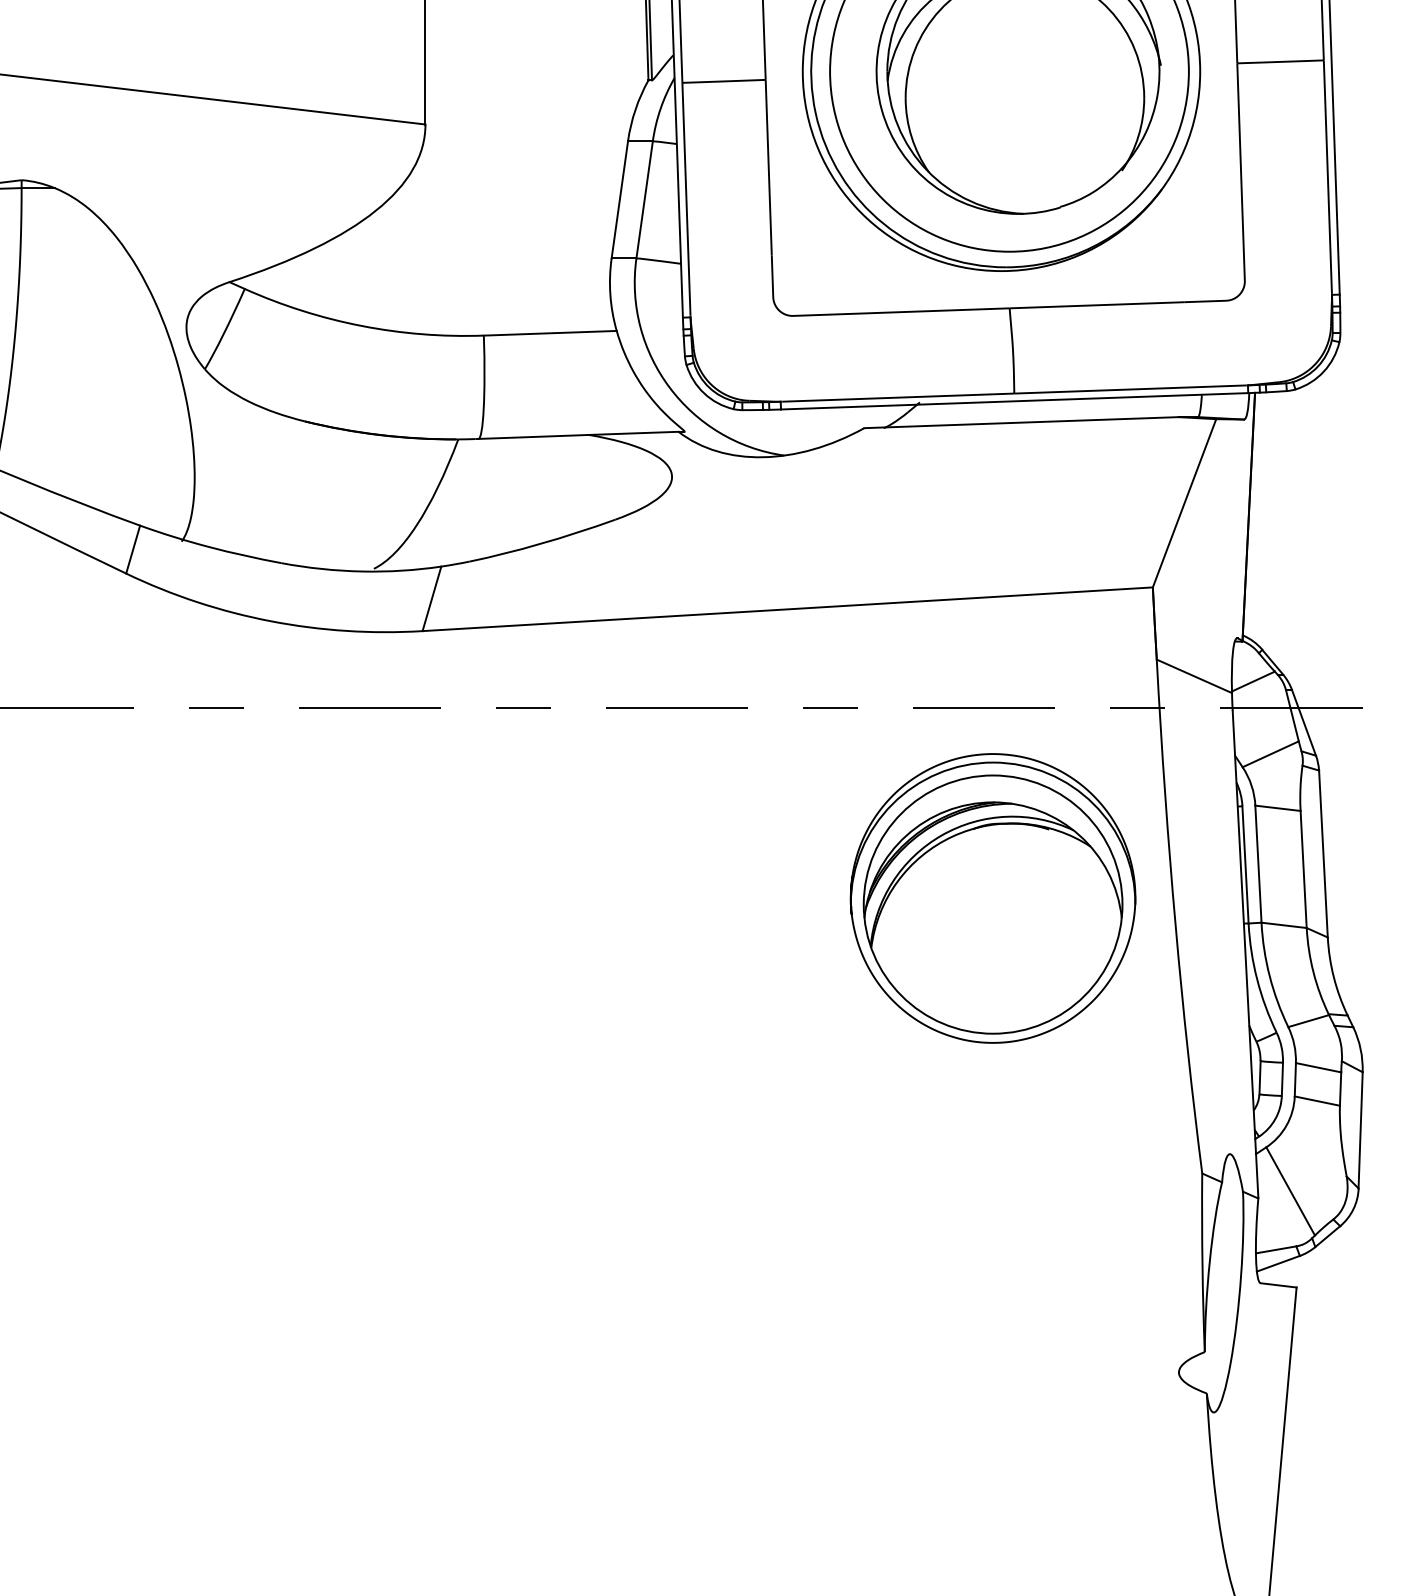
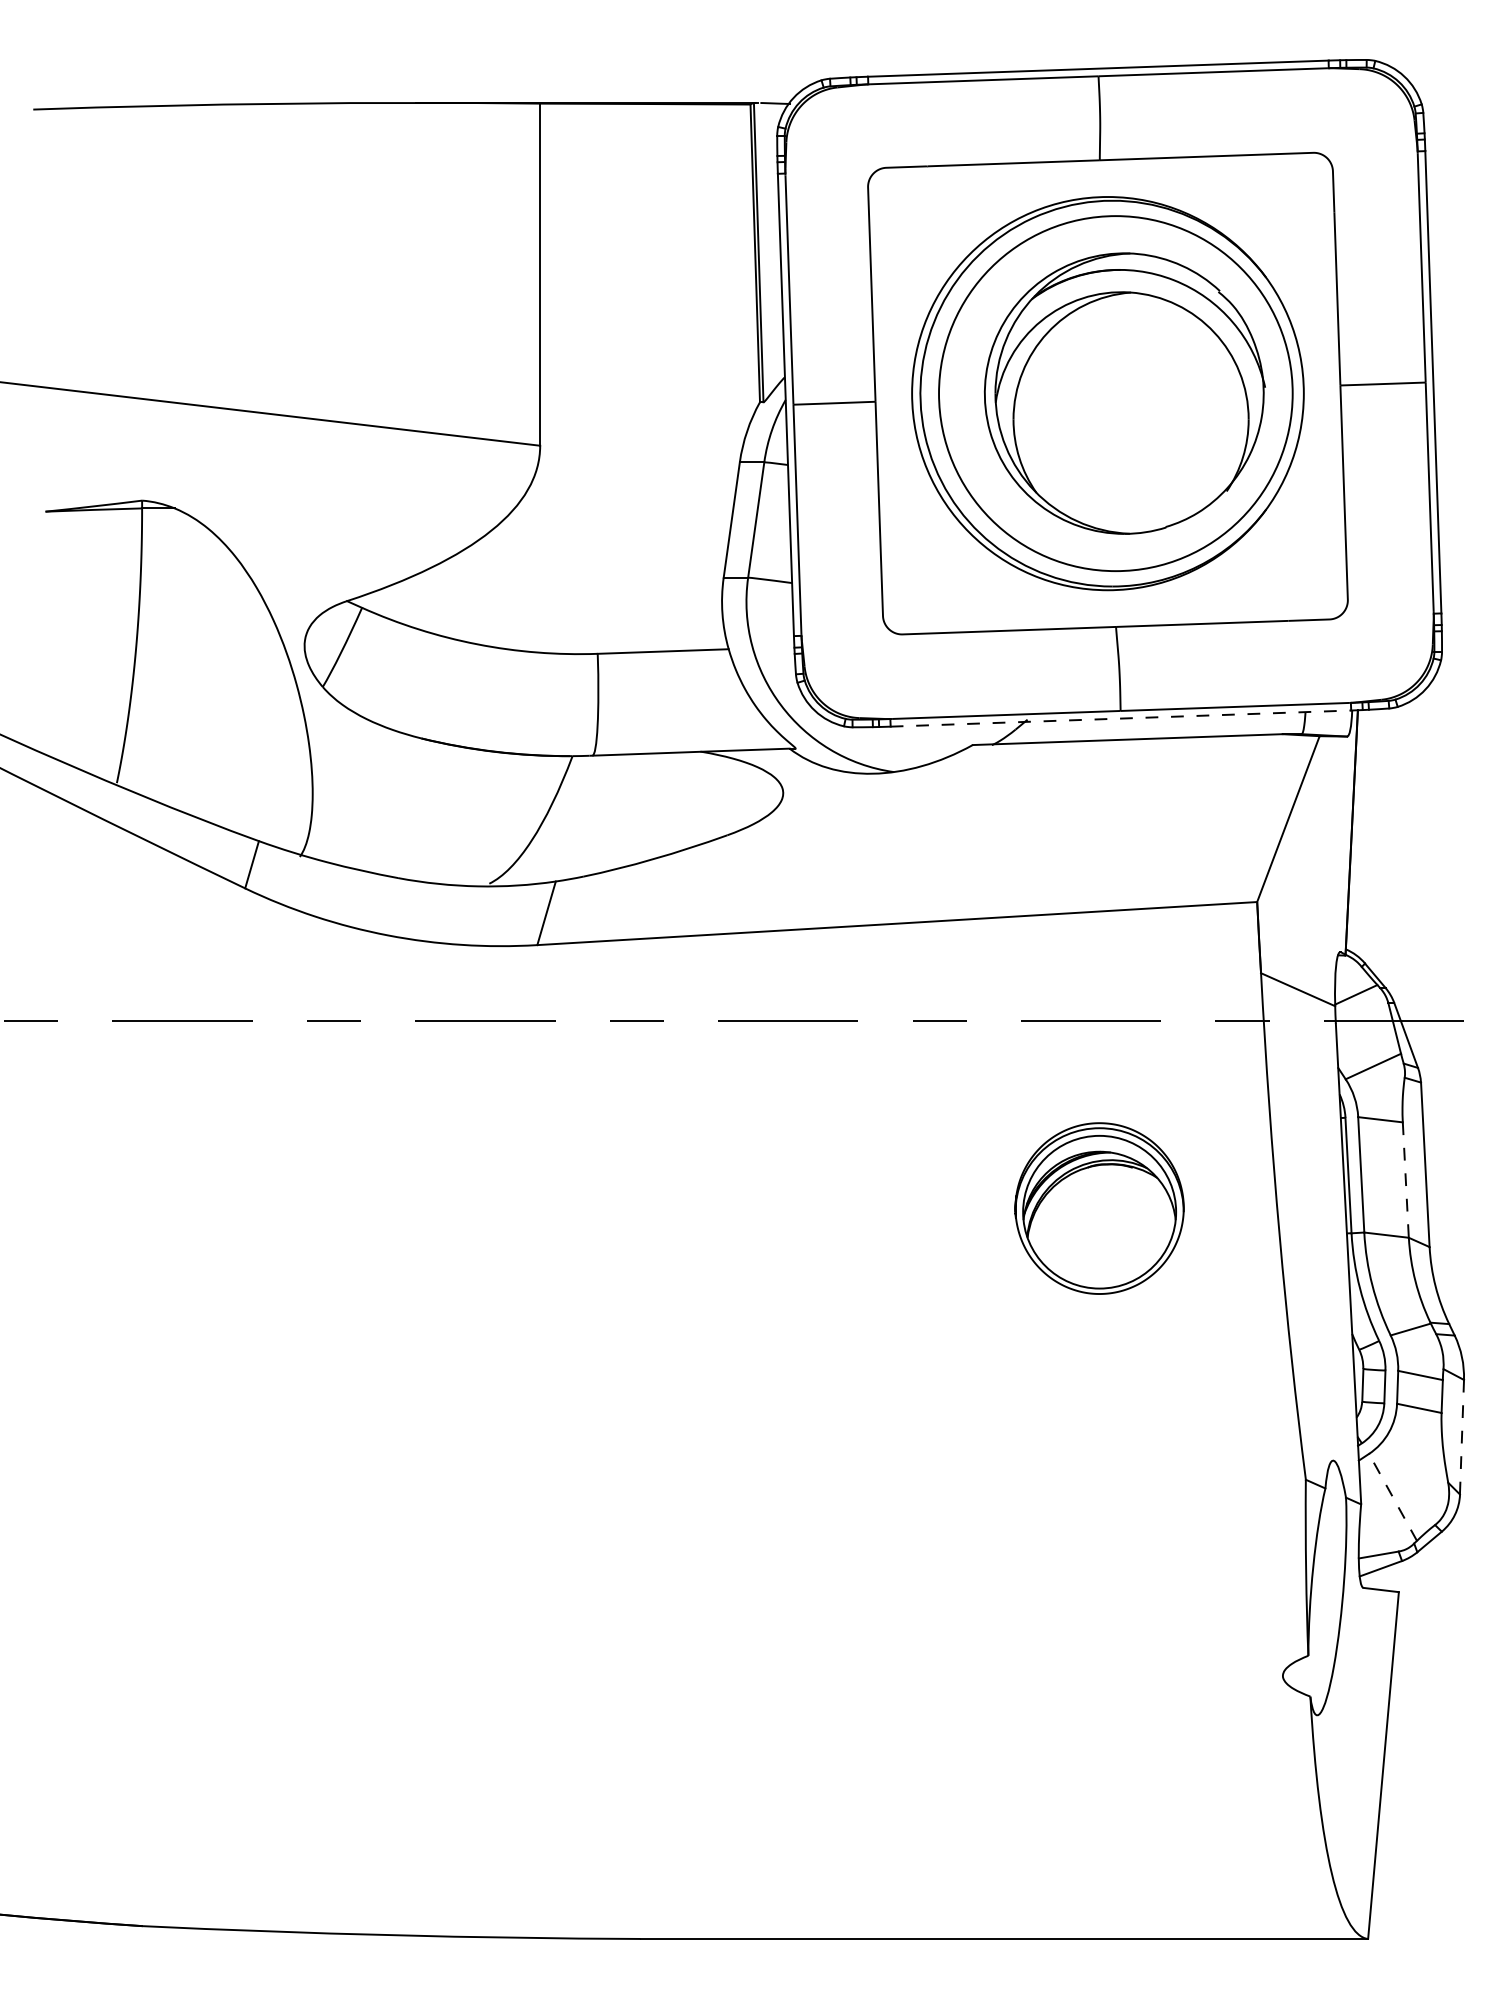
line: (1015, 401) -> (1121, 718), solid -> dashed
line: (1303, 869) -> (1405, 1180), solid -> dashed
part: (992, 898) -> (1099, 1208), size x0.6
line: (1361, 1129) -> (1462, 1436), solid -> dashed
line: (1291, 1191) -> (1393, 1497), solid -> dashed

